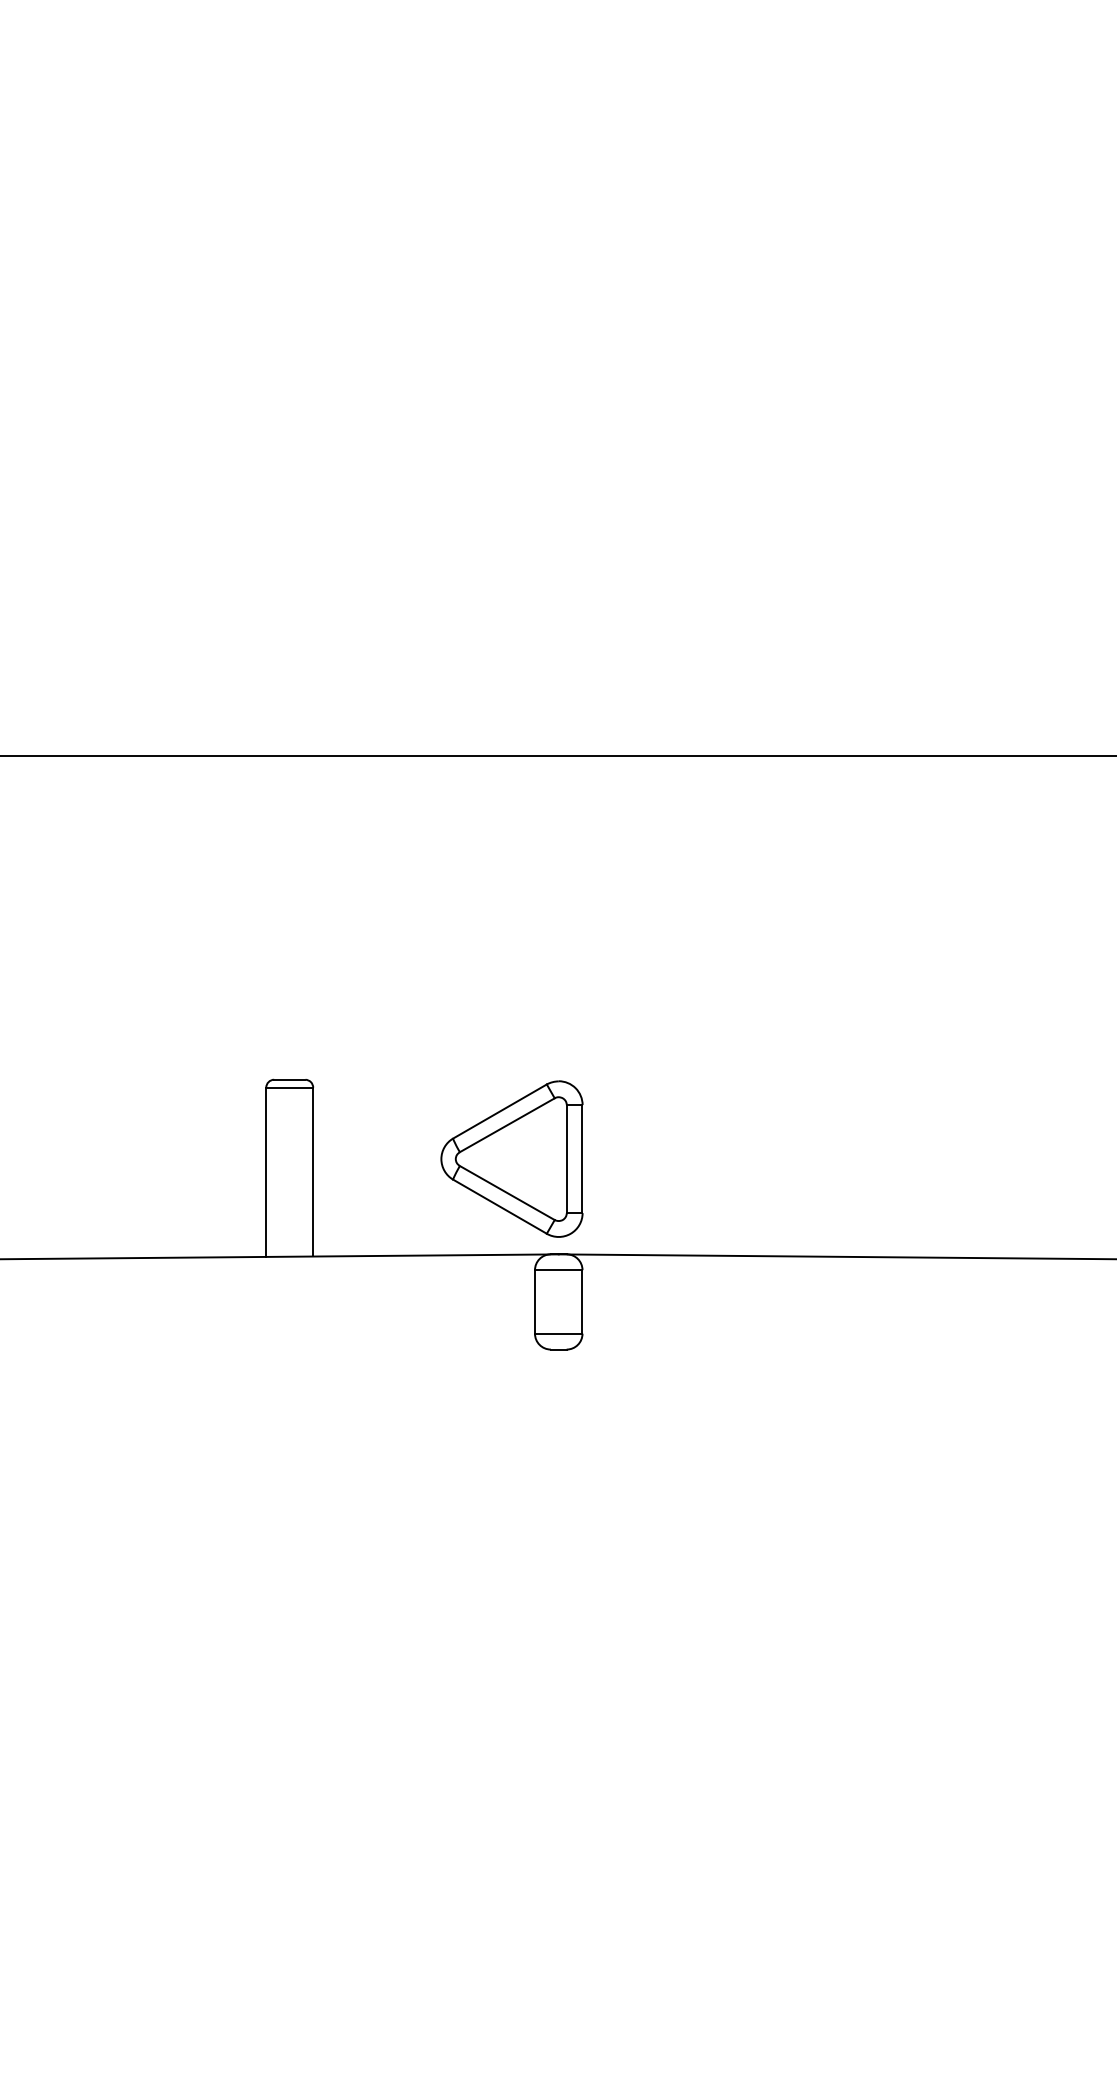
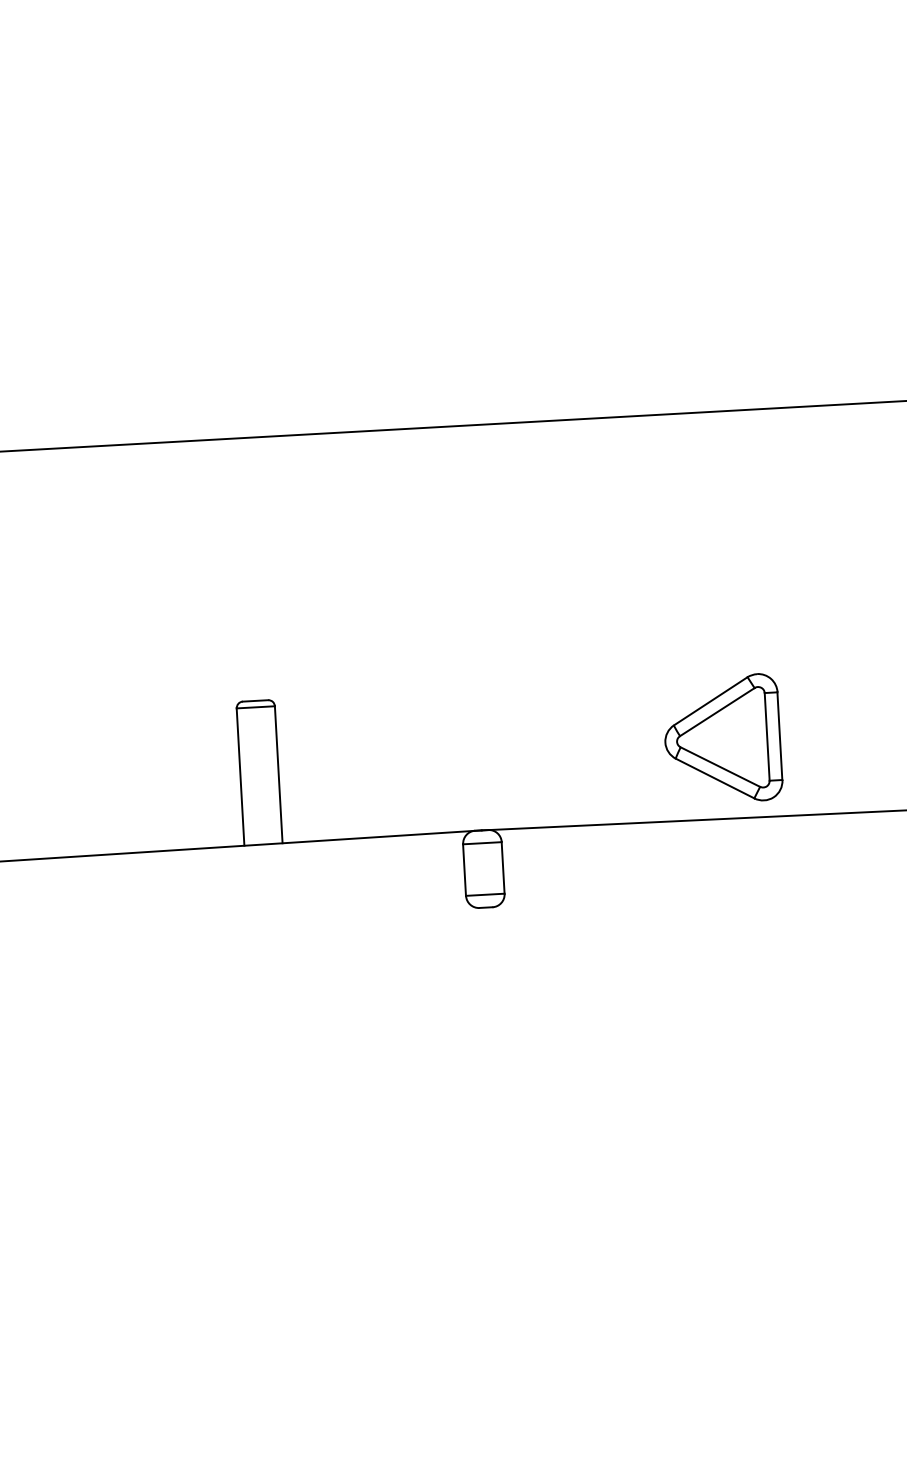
part: (511, 1158) -> (722, 738), moved

